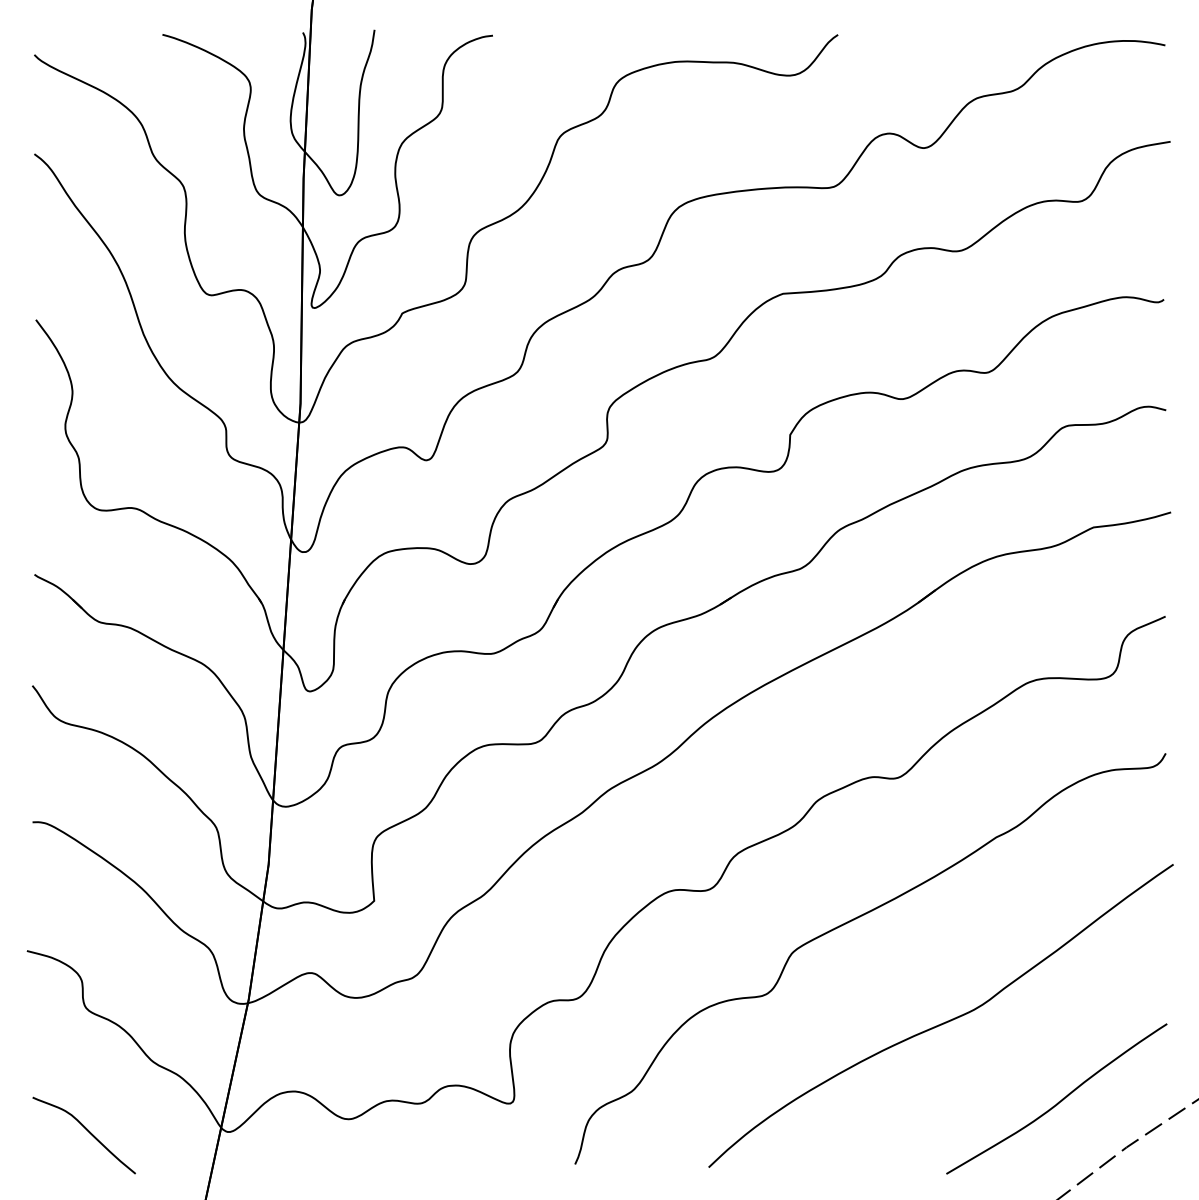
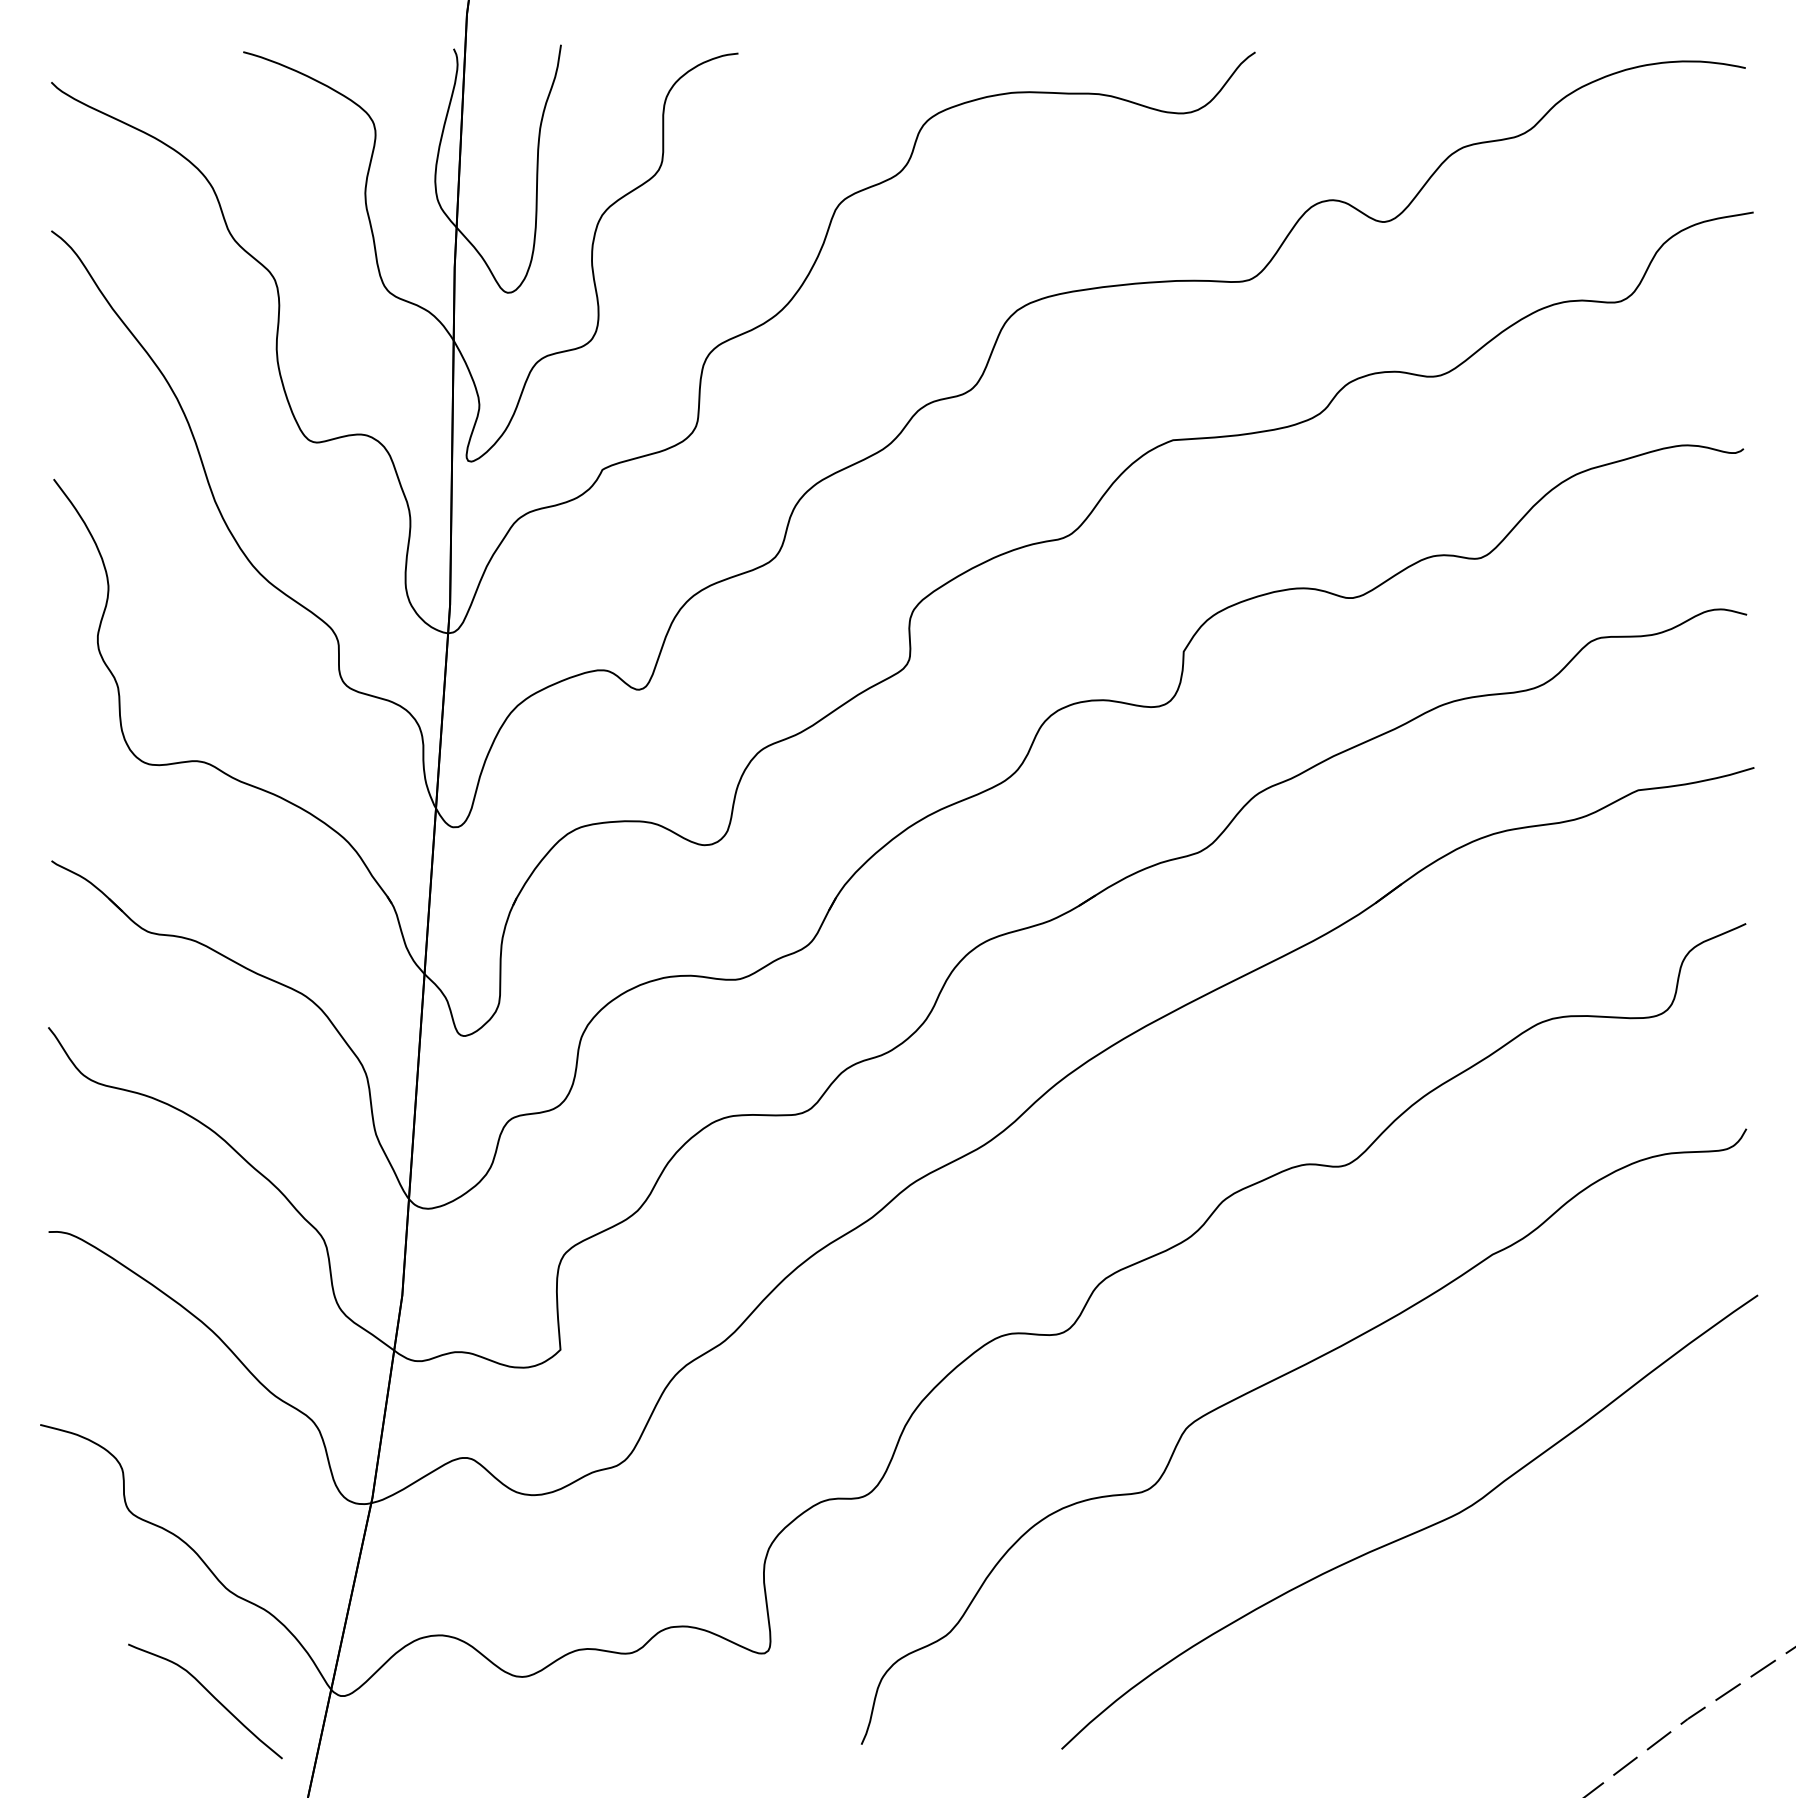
curve: (1058, 1101) -> (1585, 1650), removed
curve: (87, 1131) -> (210, 1695), moved

